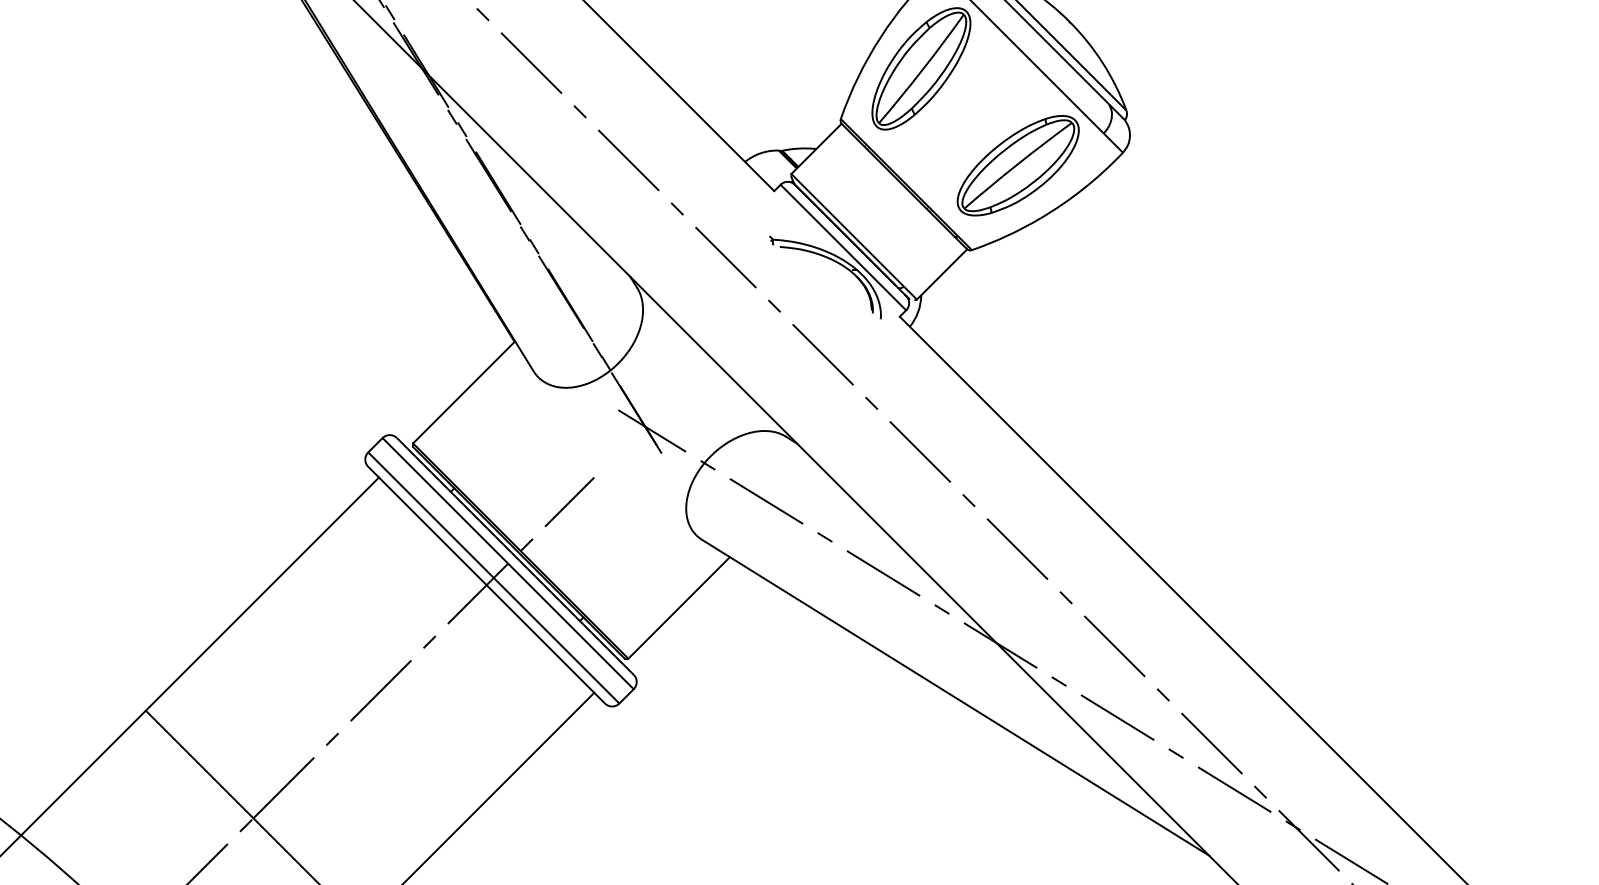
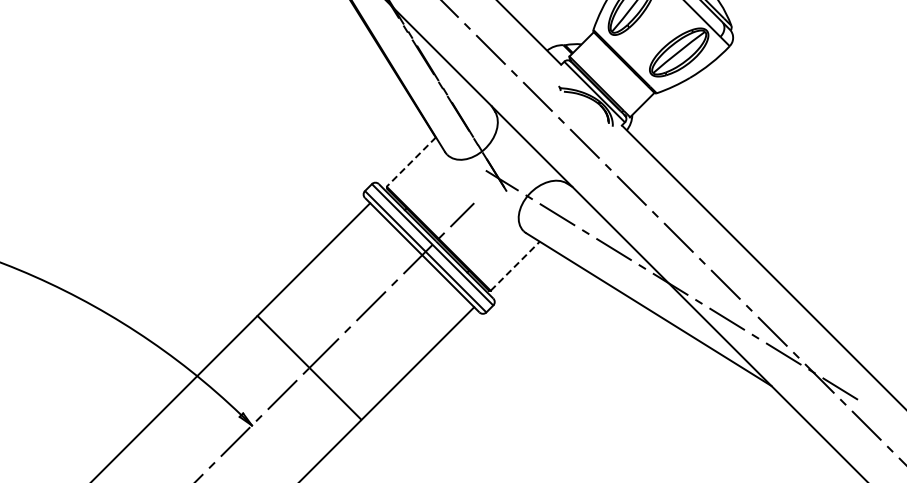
line: (464, 393) -> (411, 162), solid -> dashed
line: (679, 608) -> (515, 266), solid -> dashed

